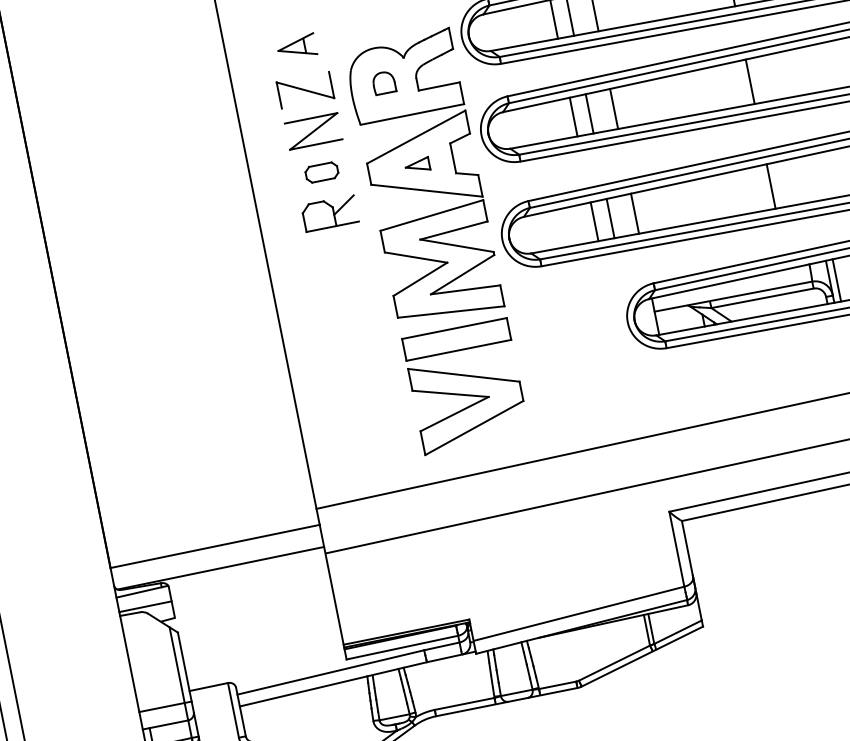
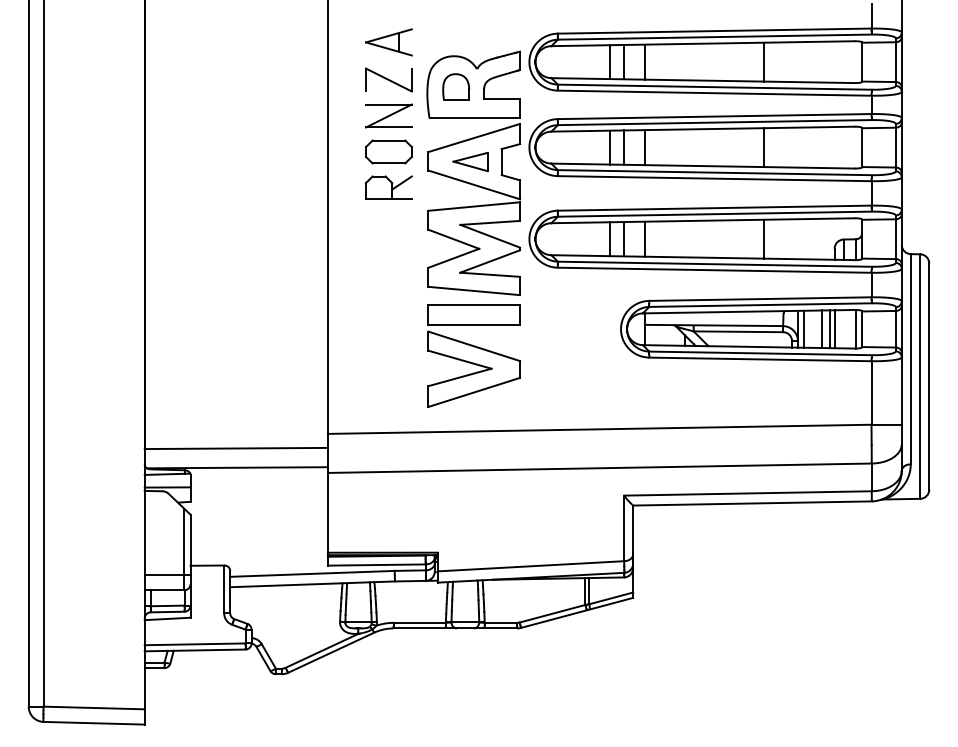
part: (296, 47) -> (388, 42), size x1.43
part: (384, 82) -> (456, 86), size x1.43
part: (417, 165) -> (470, 162), size x1.67
part: (321, 172) -> (388, 151), size x1.67

